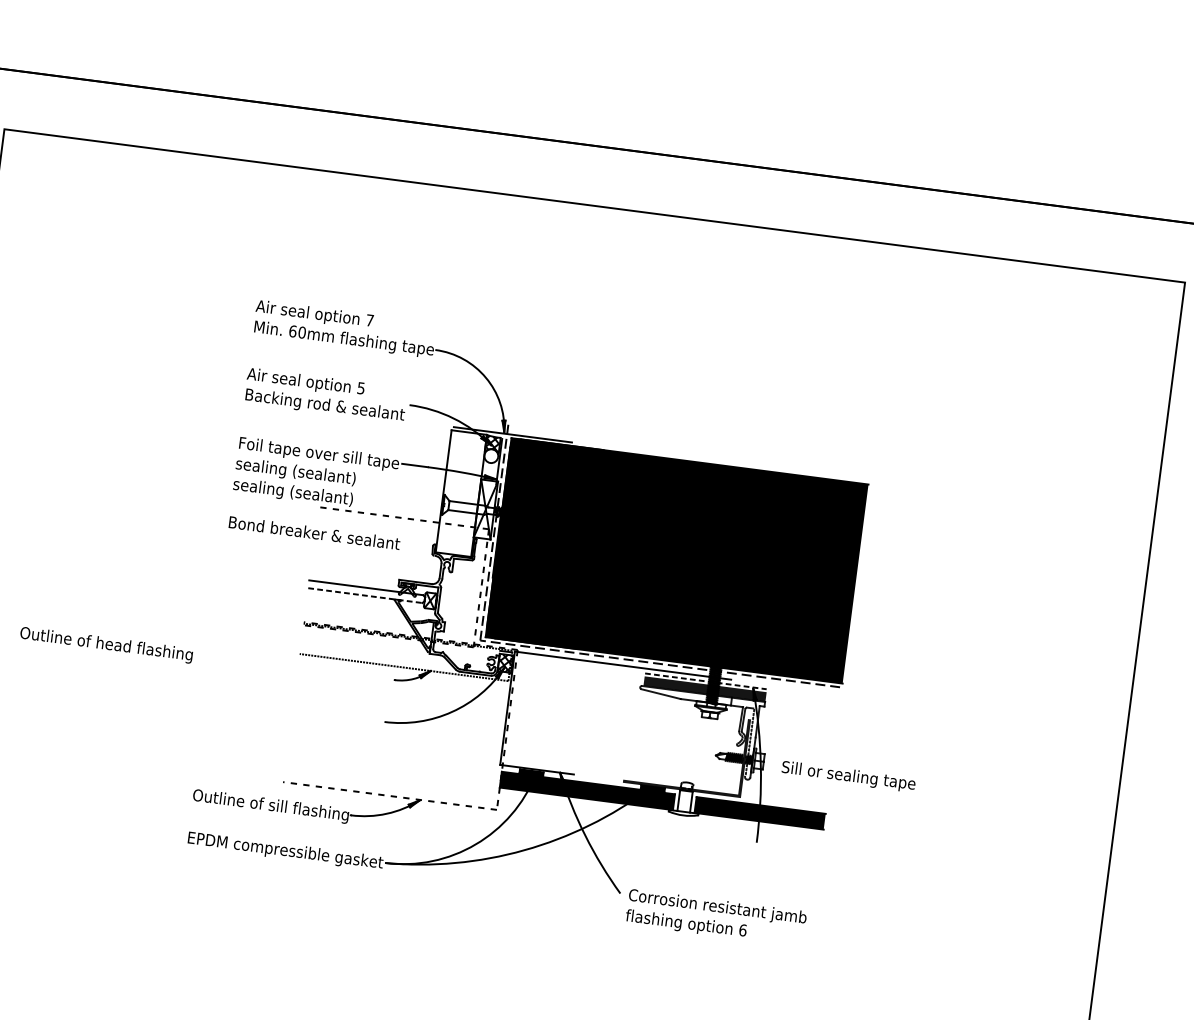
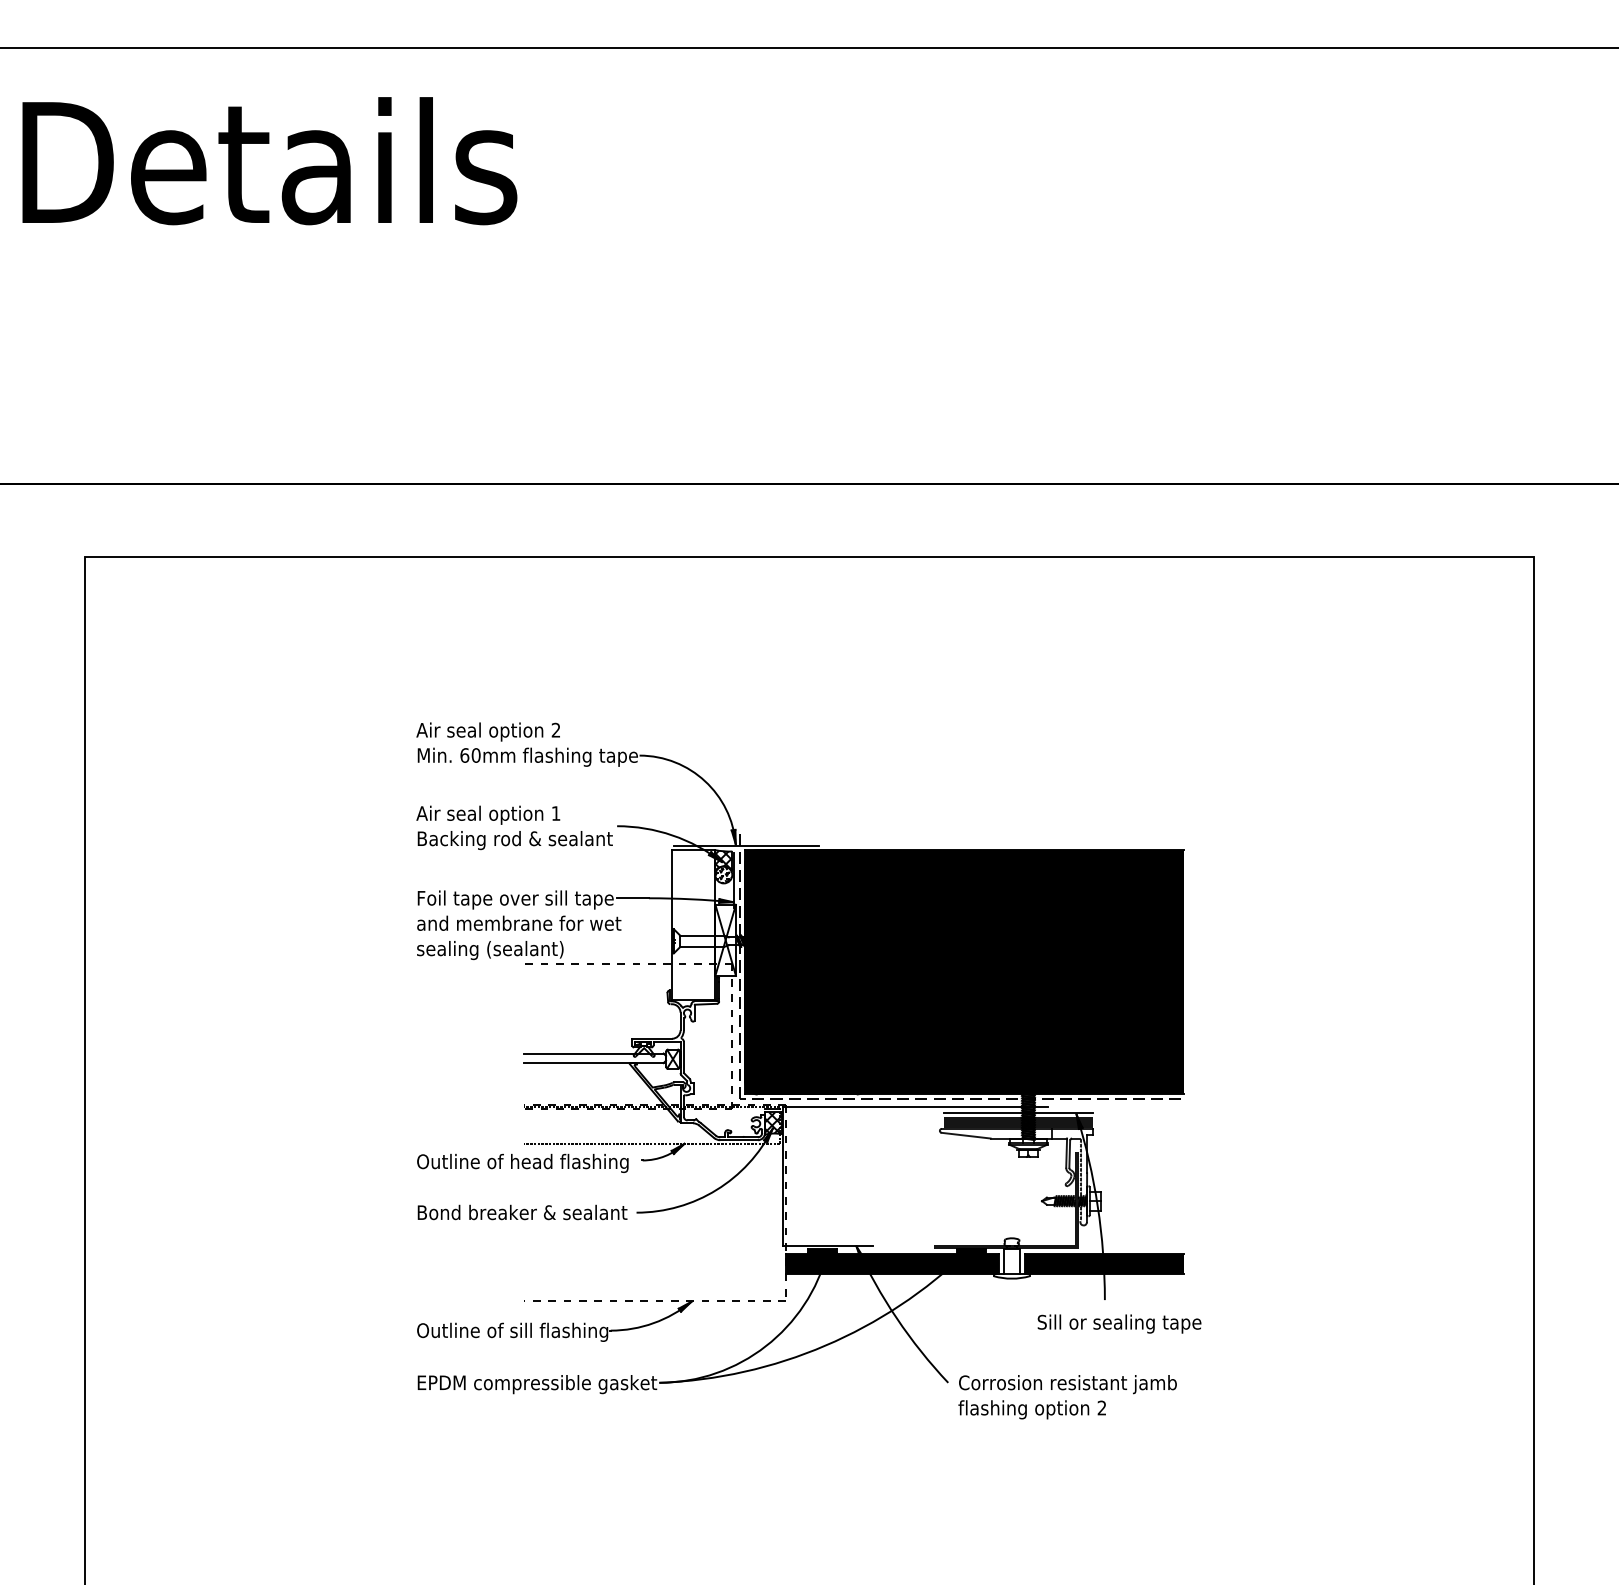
text: (369, 319) -> (555, 729), 7 -> 2
text: (360, 388) -> (555, 813), 5 -> 1
hatch: (491, 455) -> (723, 874), added
text: (319, 474) -> (519, 924), sealing (sealant) -> and membrane for wet
text: (314, 533) -> (522, 1212), moved
line: (366, 596) -> (594, 1063), dashed -> solid
text: (106, 644) -> (522, 1162), moved
line: (706, 681) -> (1018, 1113), dashed -> solid
text: (848, 776) -> (1119, 1323), moved
text: (742, 929) -> (1101, 1407), 6 -> 2

